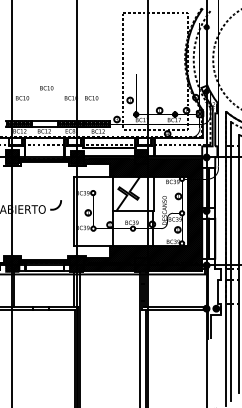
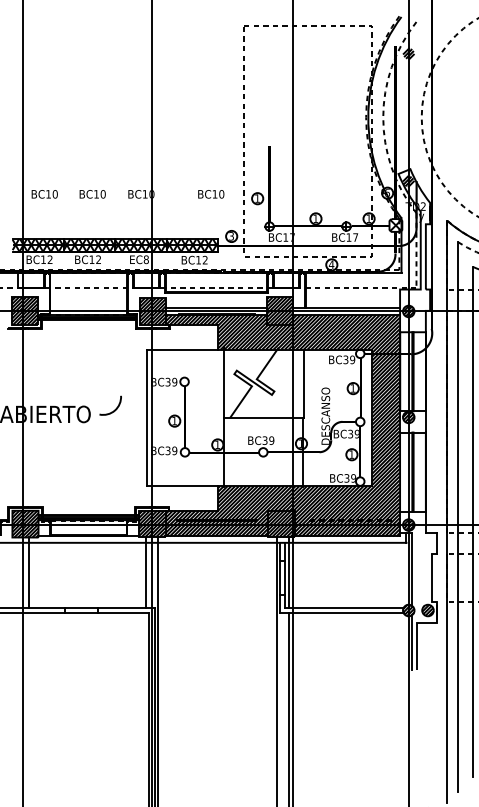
text: (46, 88) -> (92, 194), moved
text: (91, 98) -> (210, 194), moved
hatch: (45, 123) -> (90, 244), added

